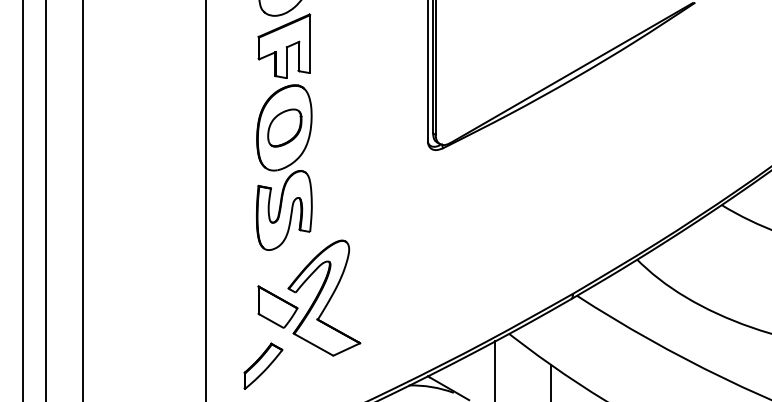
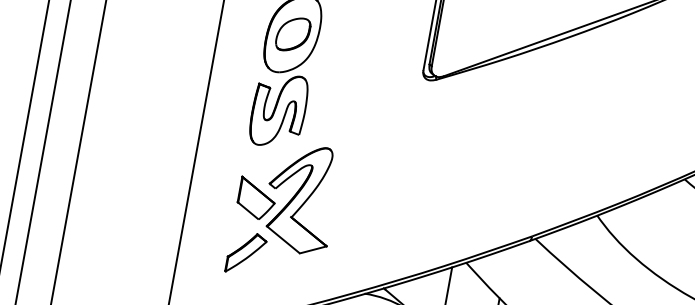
part: (263, 365) -> (246, 253), moved

